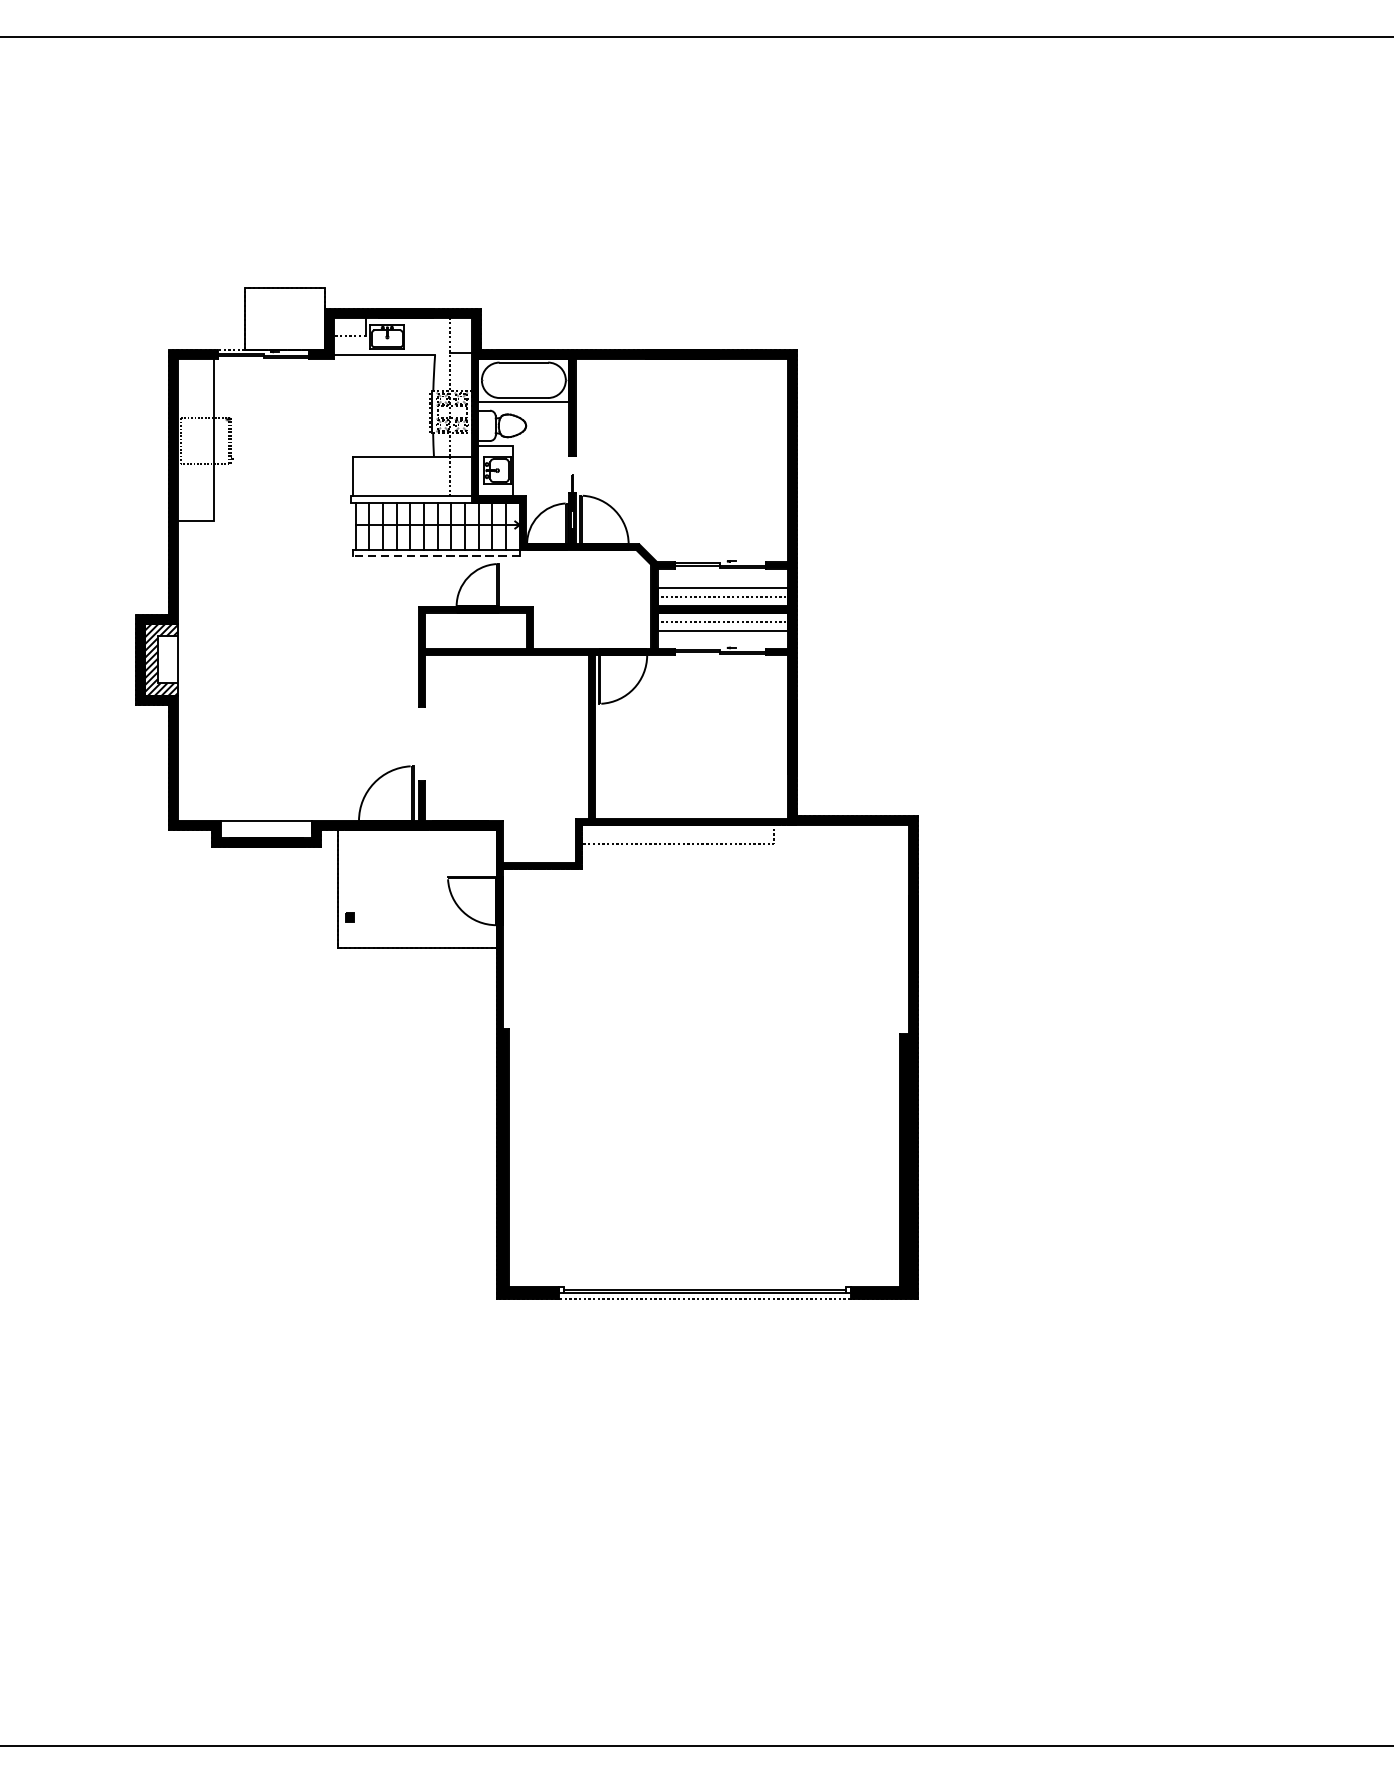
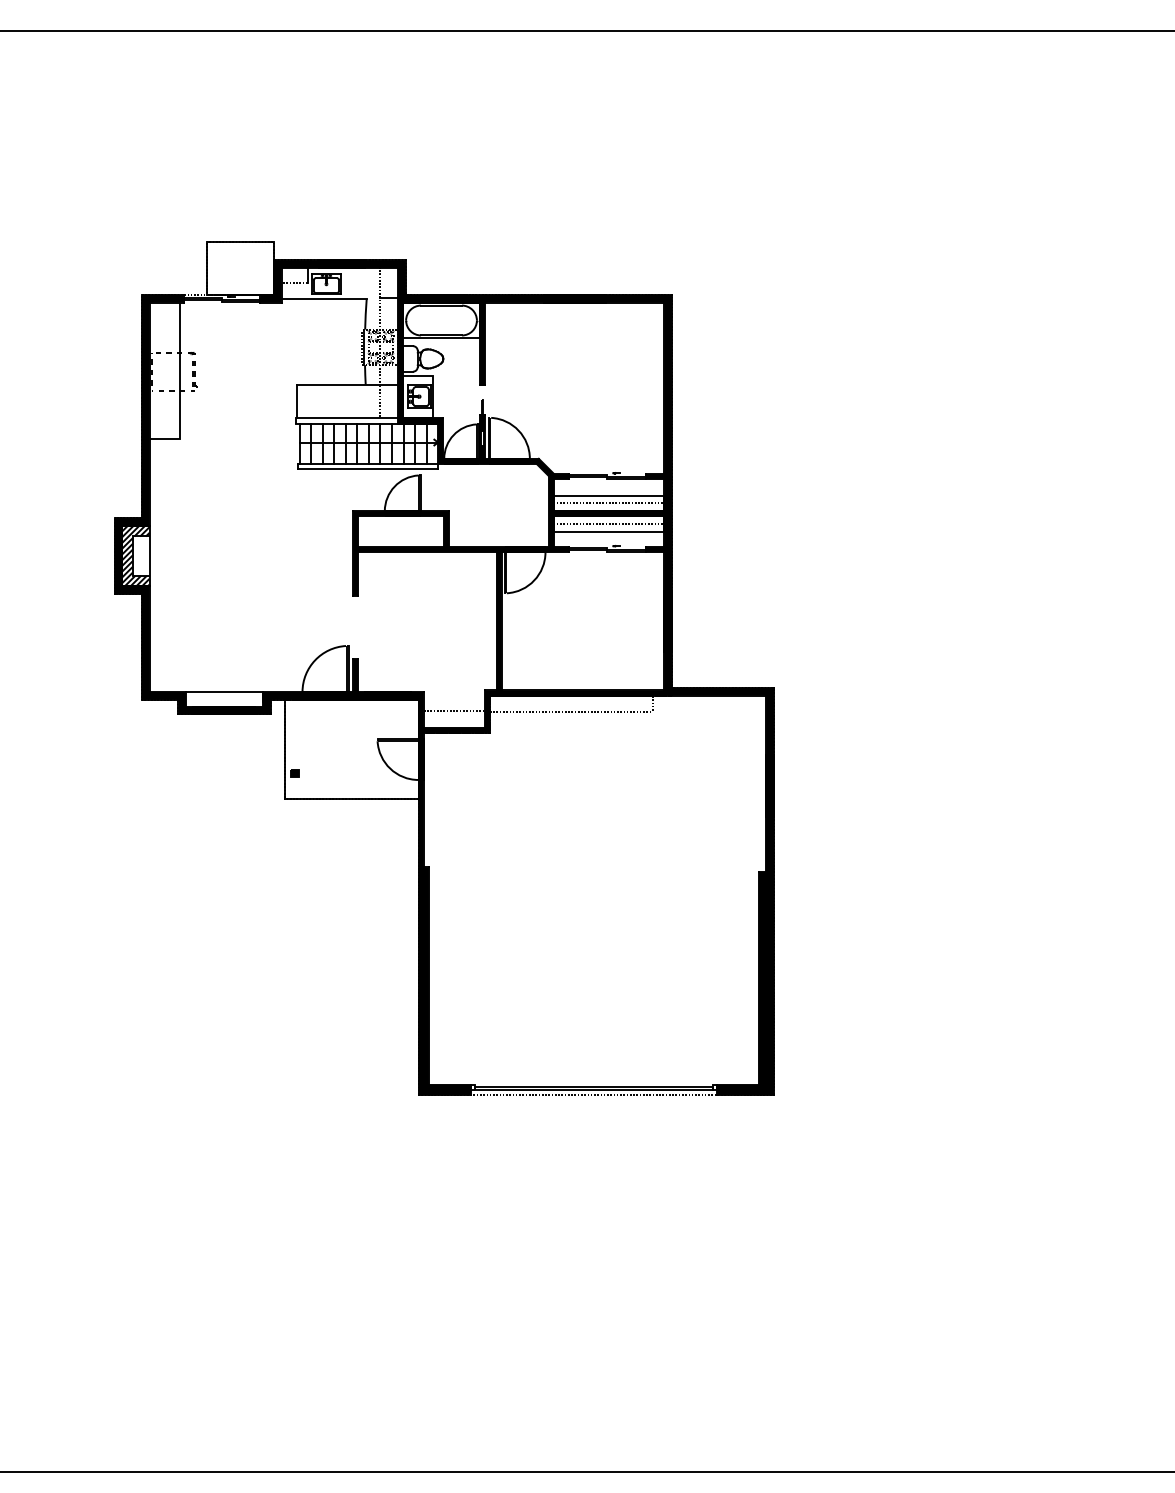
line: (436, 556) -> (367, 469), dashed -> solid
line: (539, 843) -> (454, 711), added

